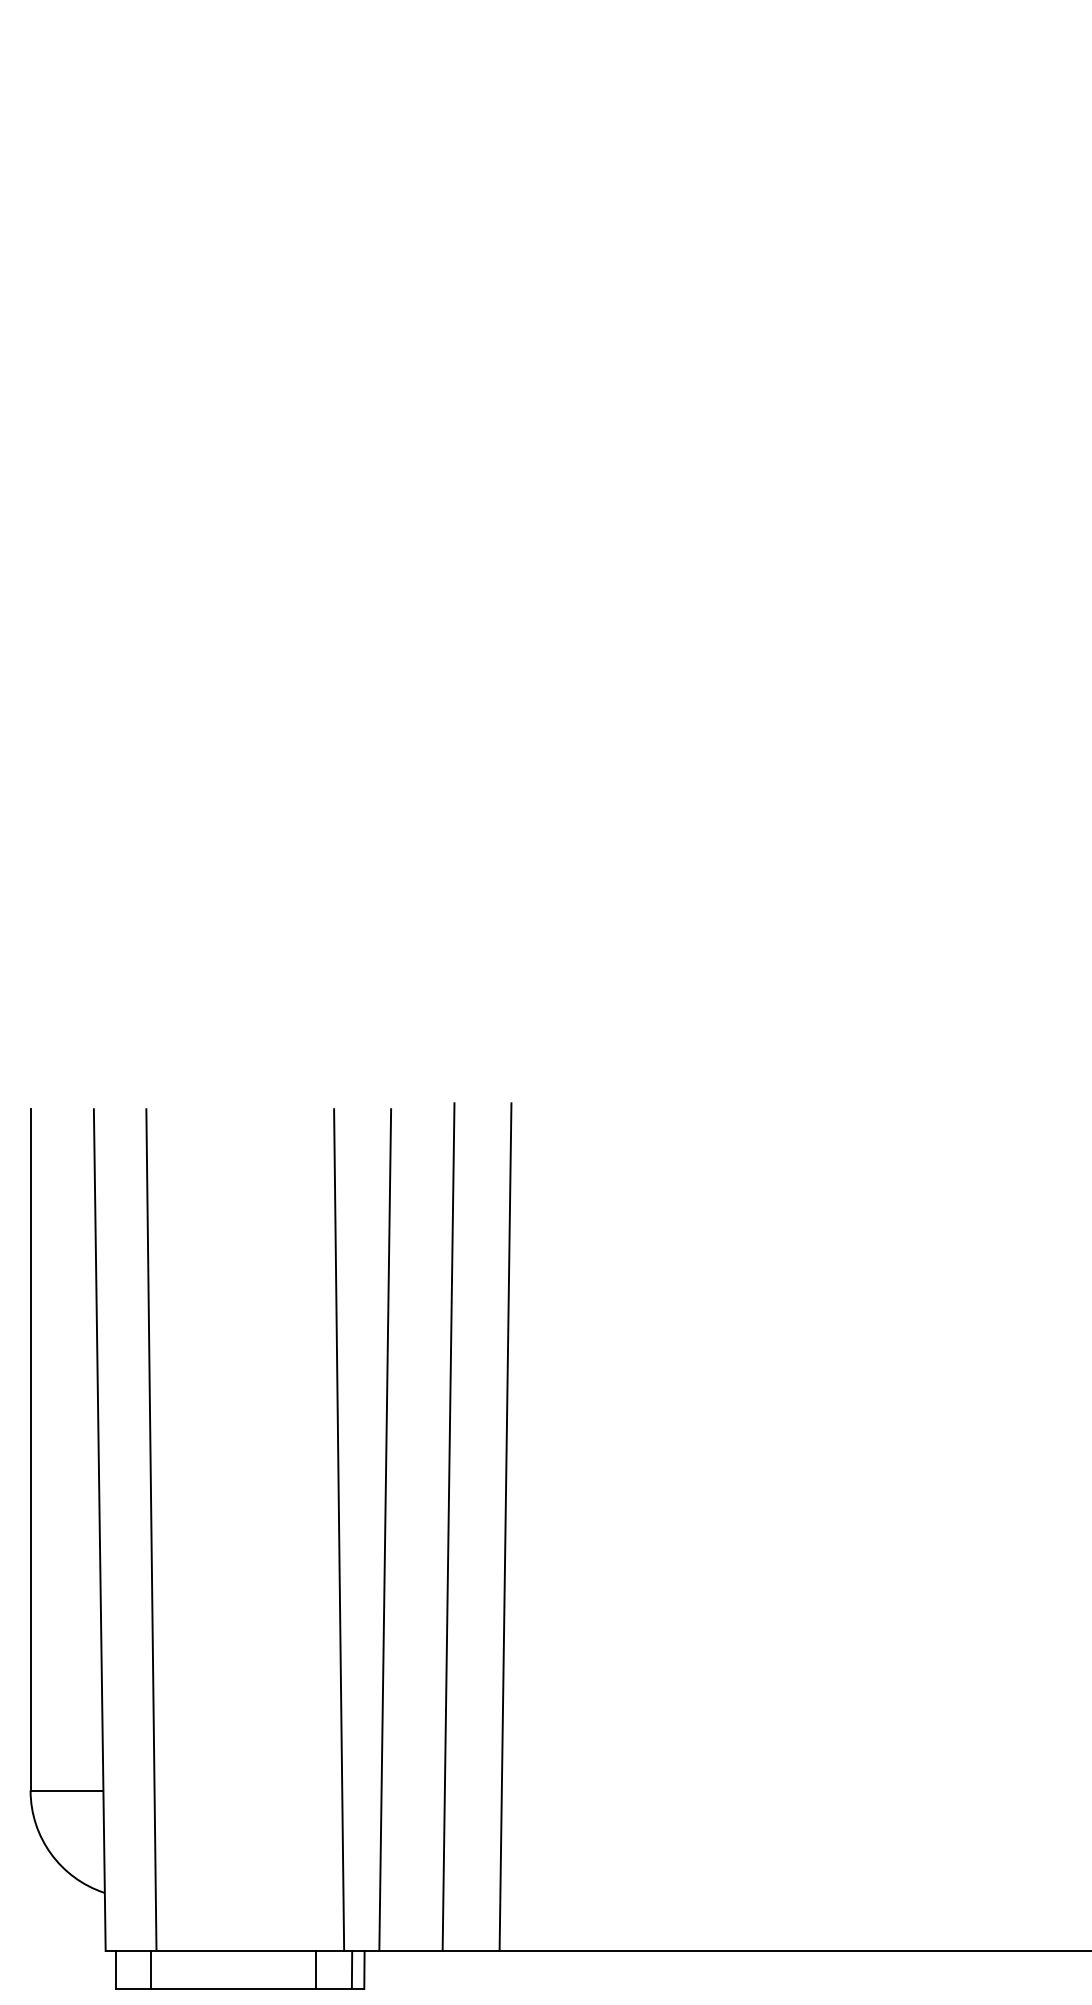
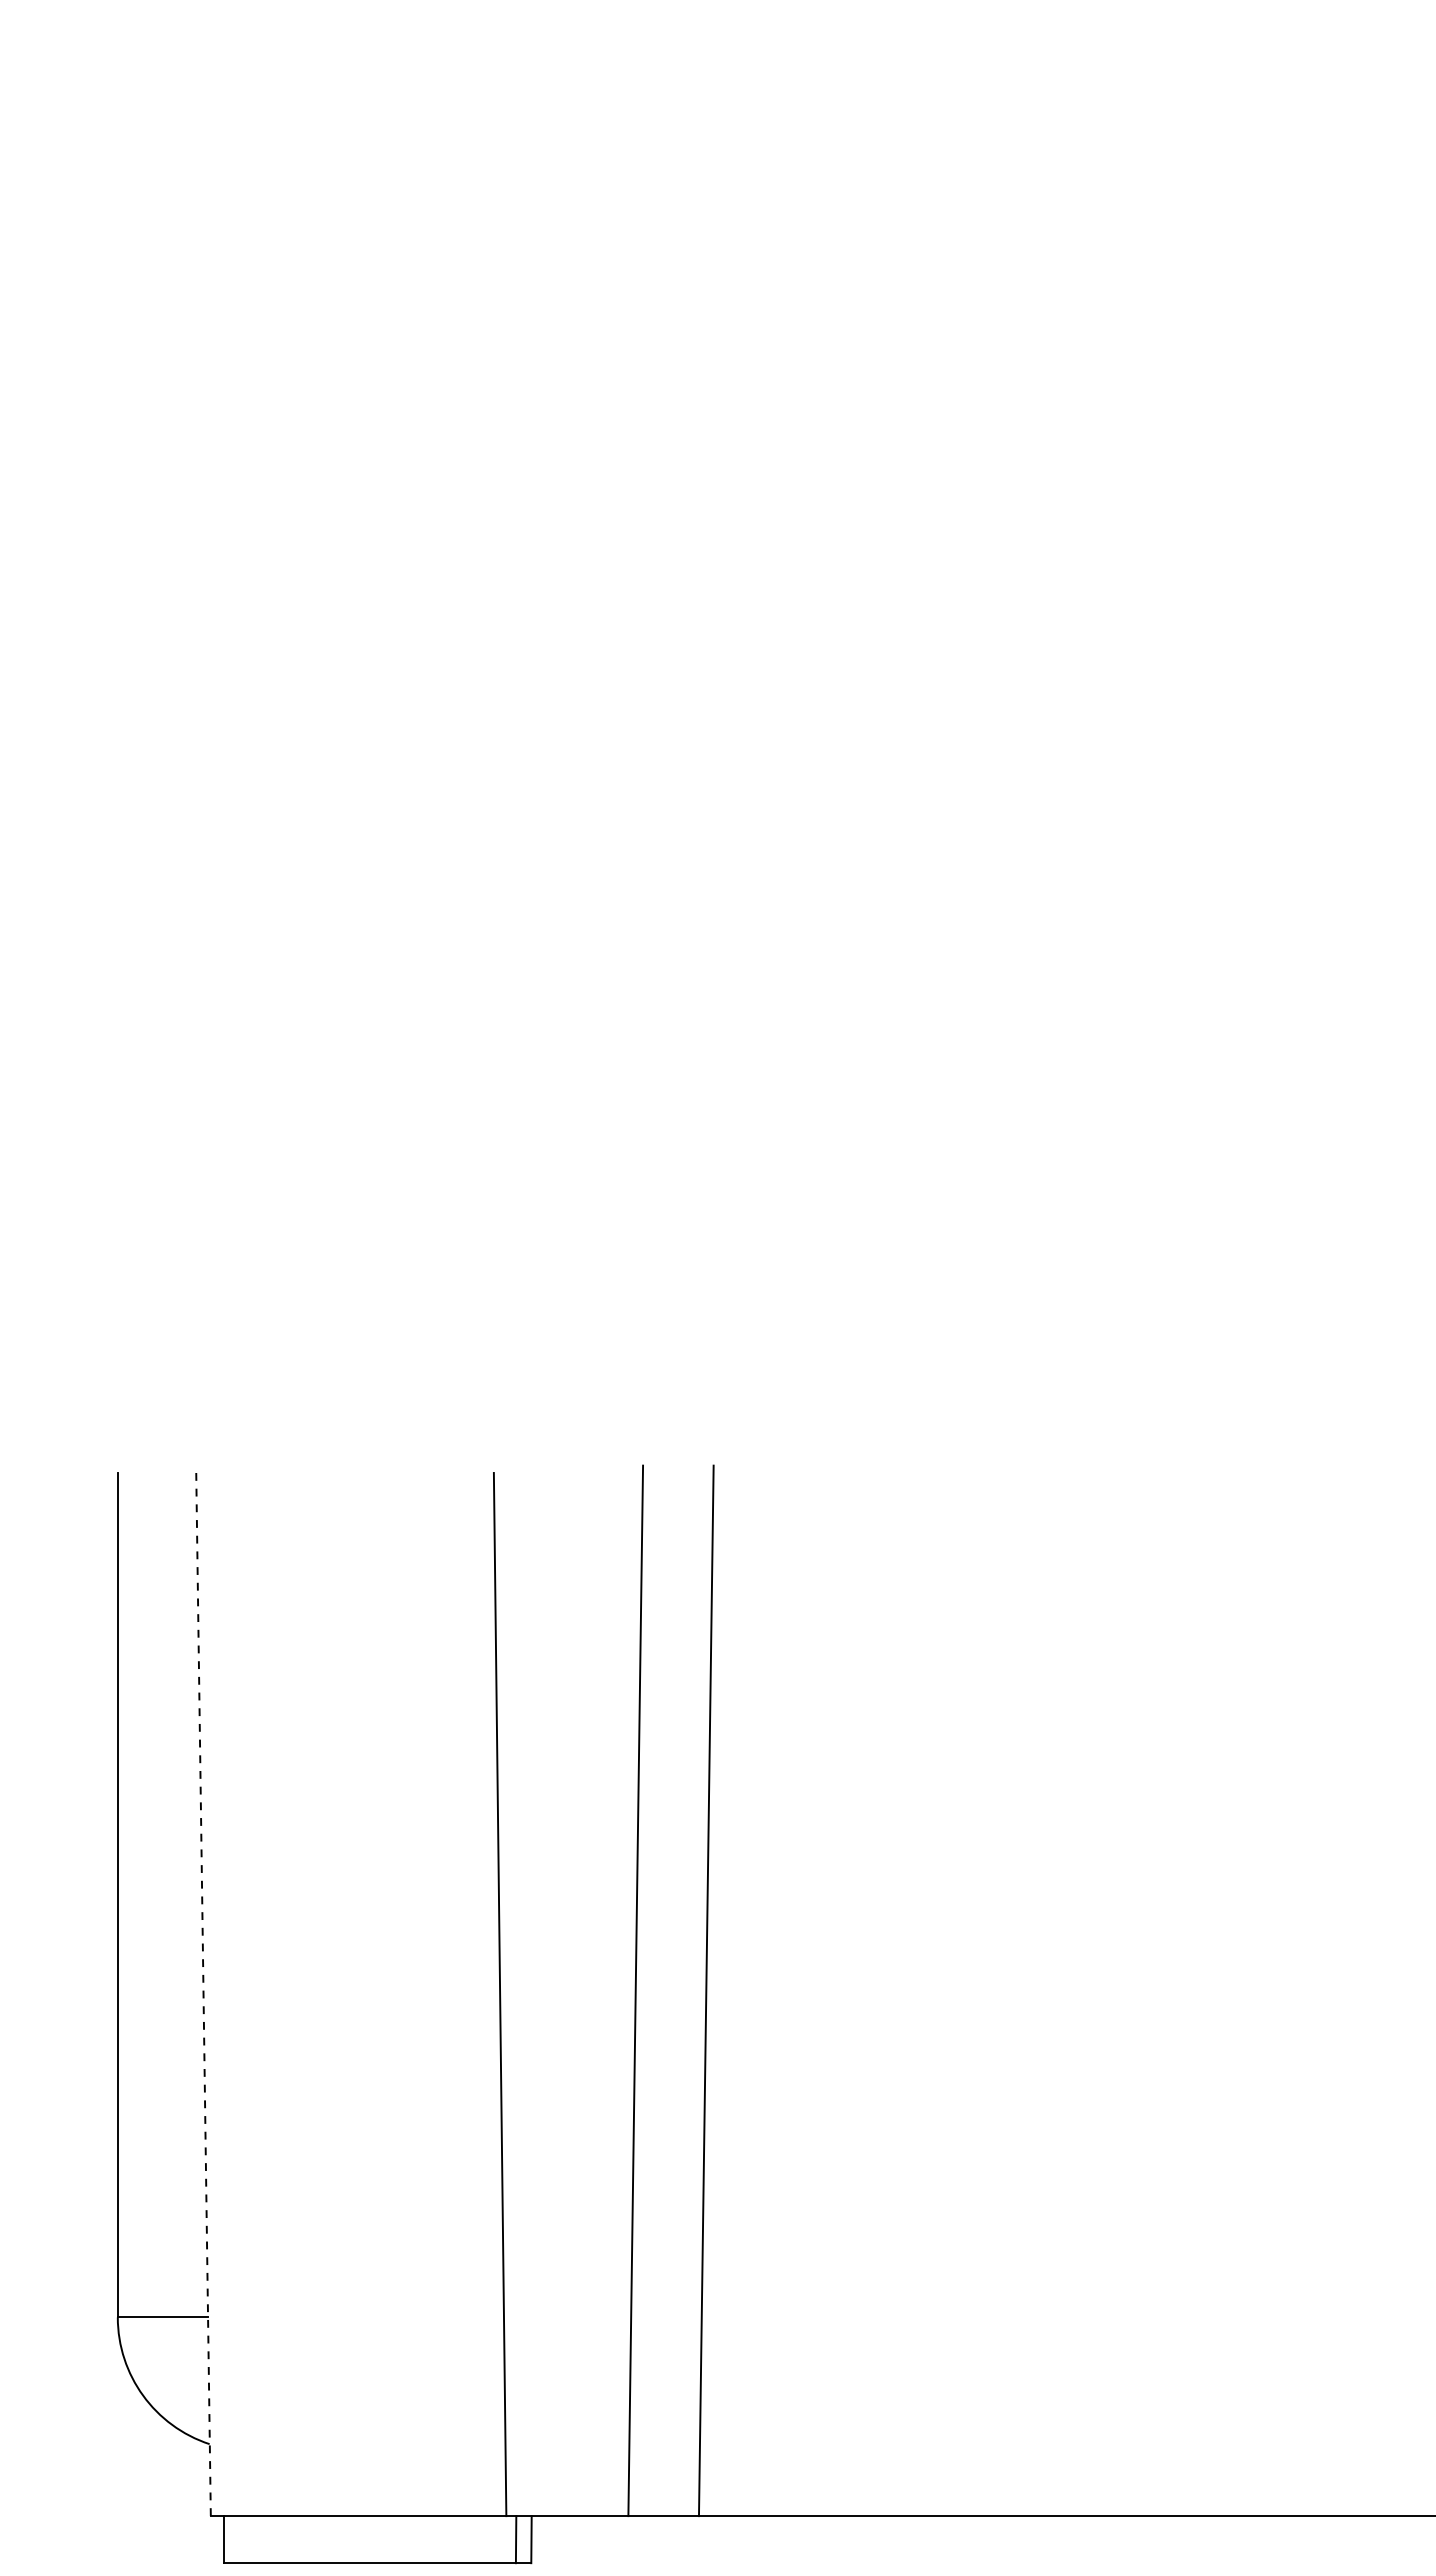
line: (99, 1530) -> (203, 1994), solid -> dashed
line: (151, 1530) -> (267, 1994), removed
line: (384, 1530) -> (556, 1994), removed
line: (151, 1969) -> (267, 2539), removed
line: (316, 1969) -> (471, 2539), removed

